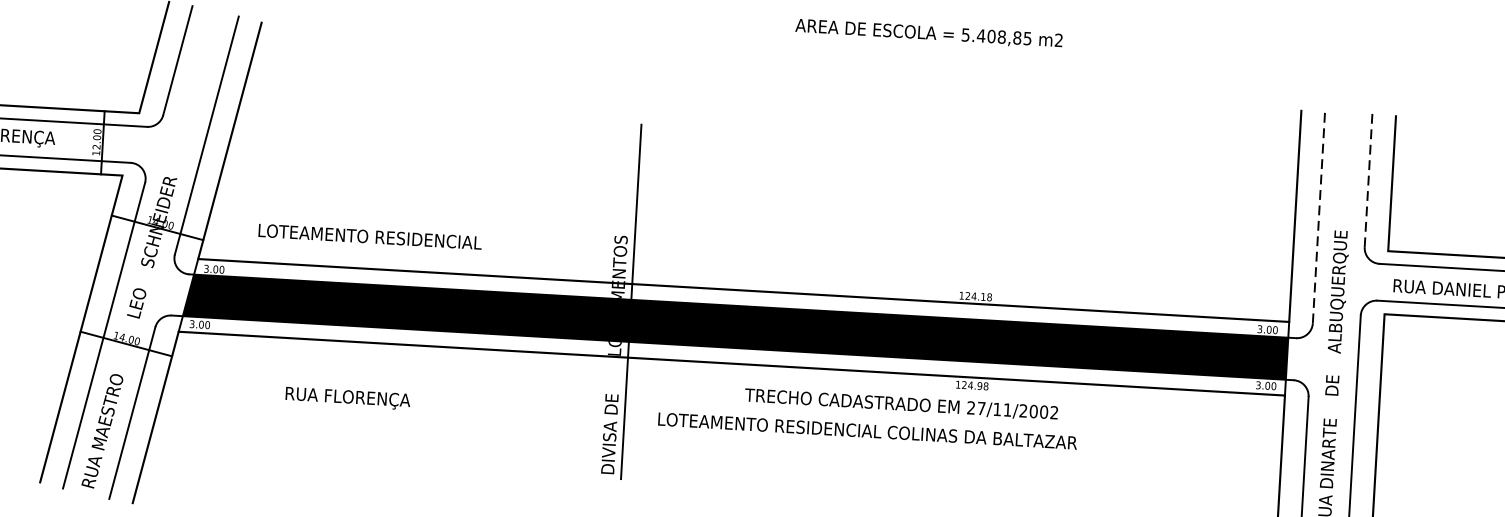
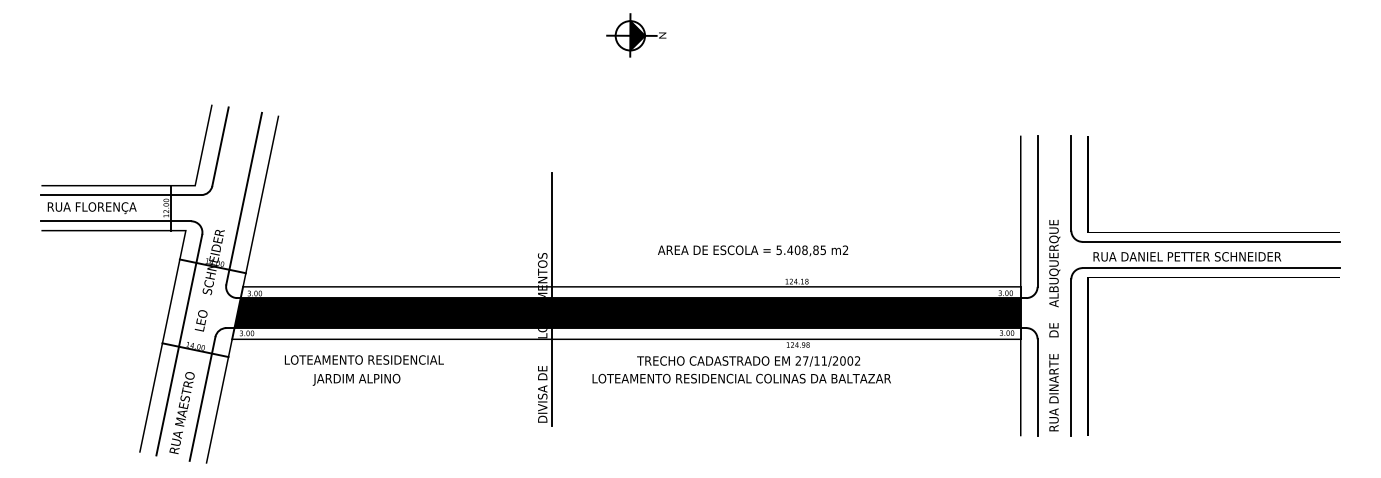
text: (929, 33) -> (753, 250), moved
line: (1368, 181) -> (1071, 183), dashed -> solid
line: (1318, 217) -> (1037, 211), dashed -> solid
text: (369, 236) -> (363, 359), moved
text: (348, 398) -> (355, 379), RUA FLORENÇA -> JARDIM ALPINO
text: (867, 430) -> (741, 378), moved

